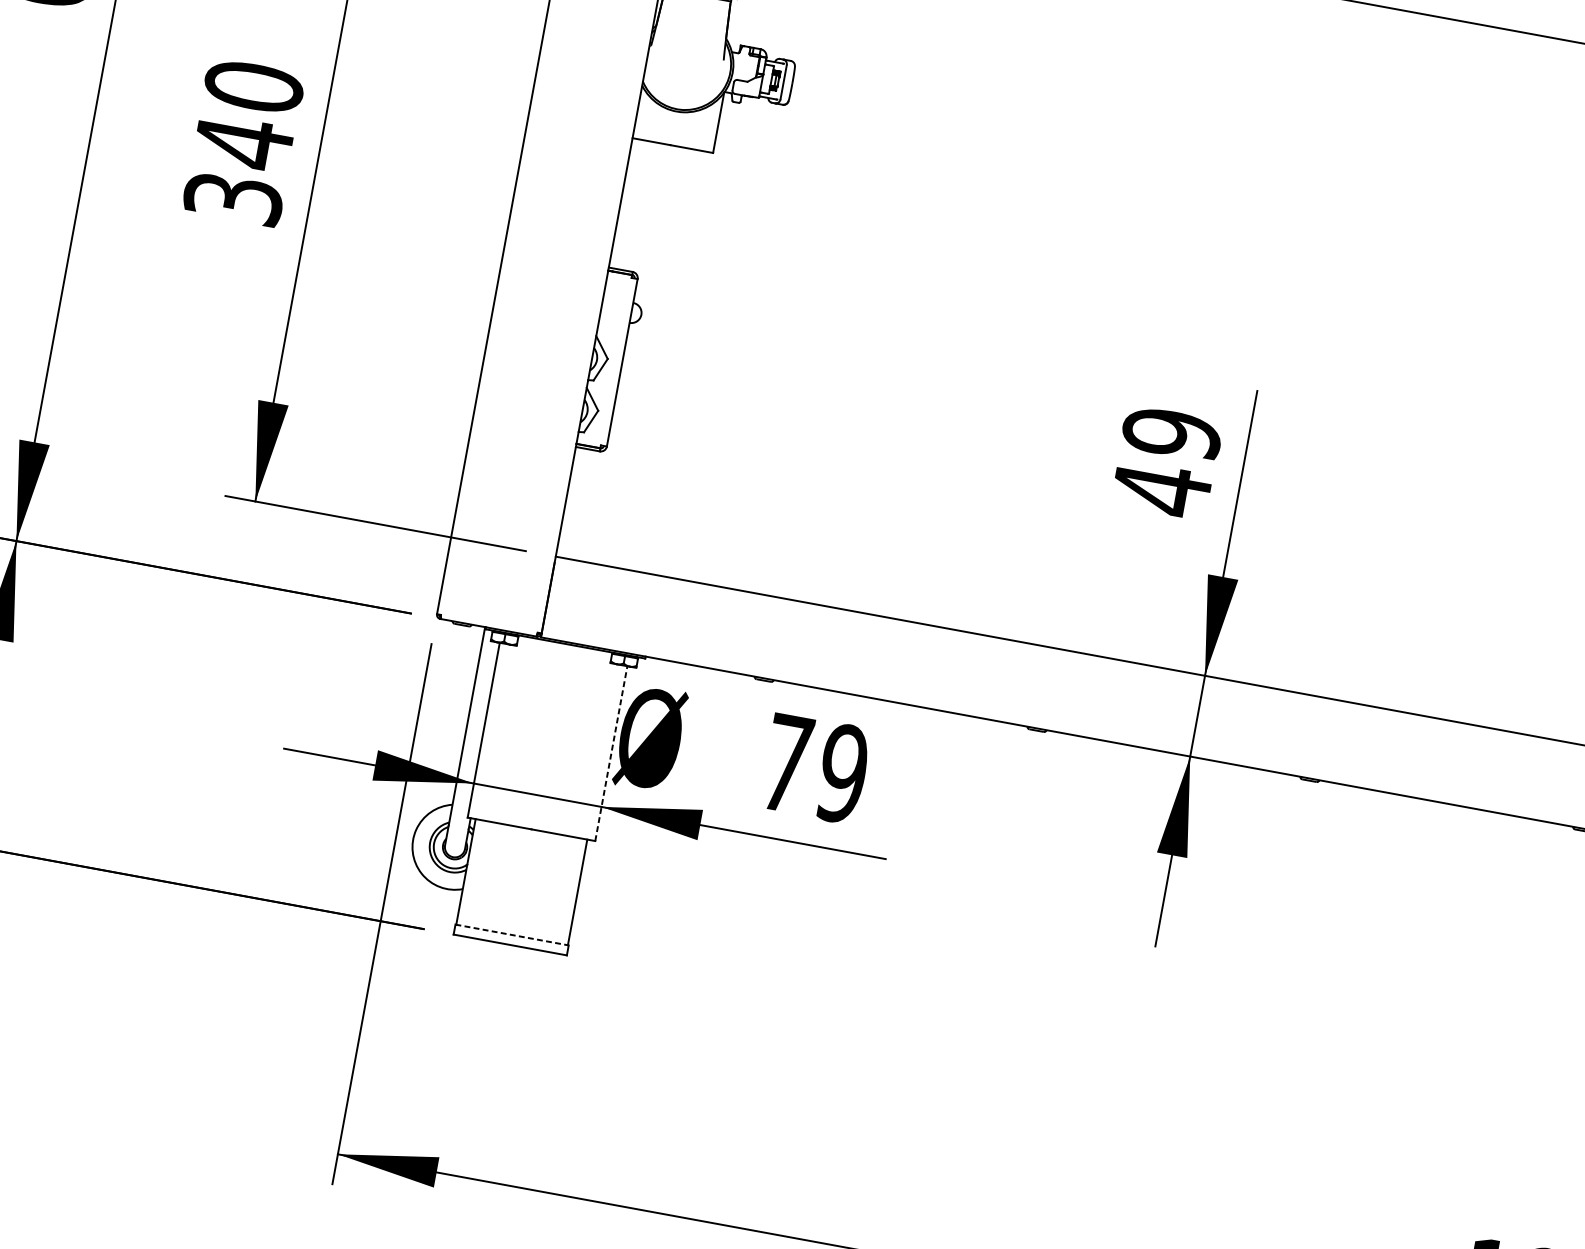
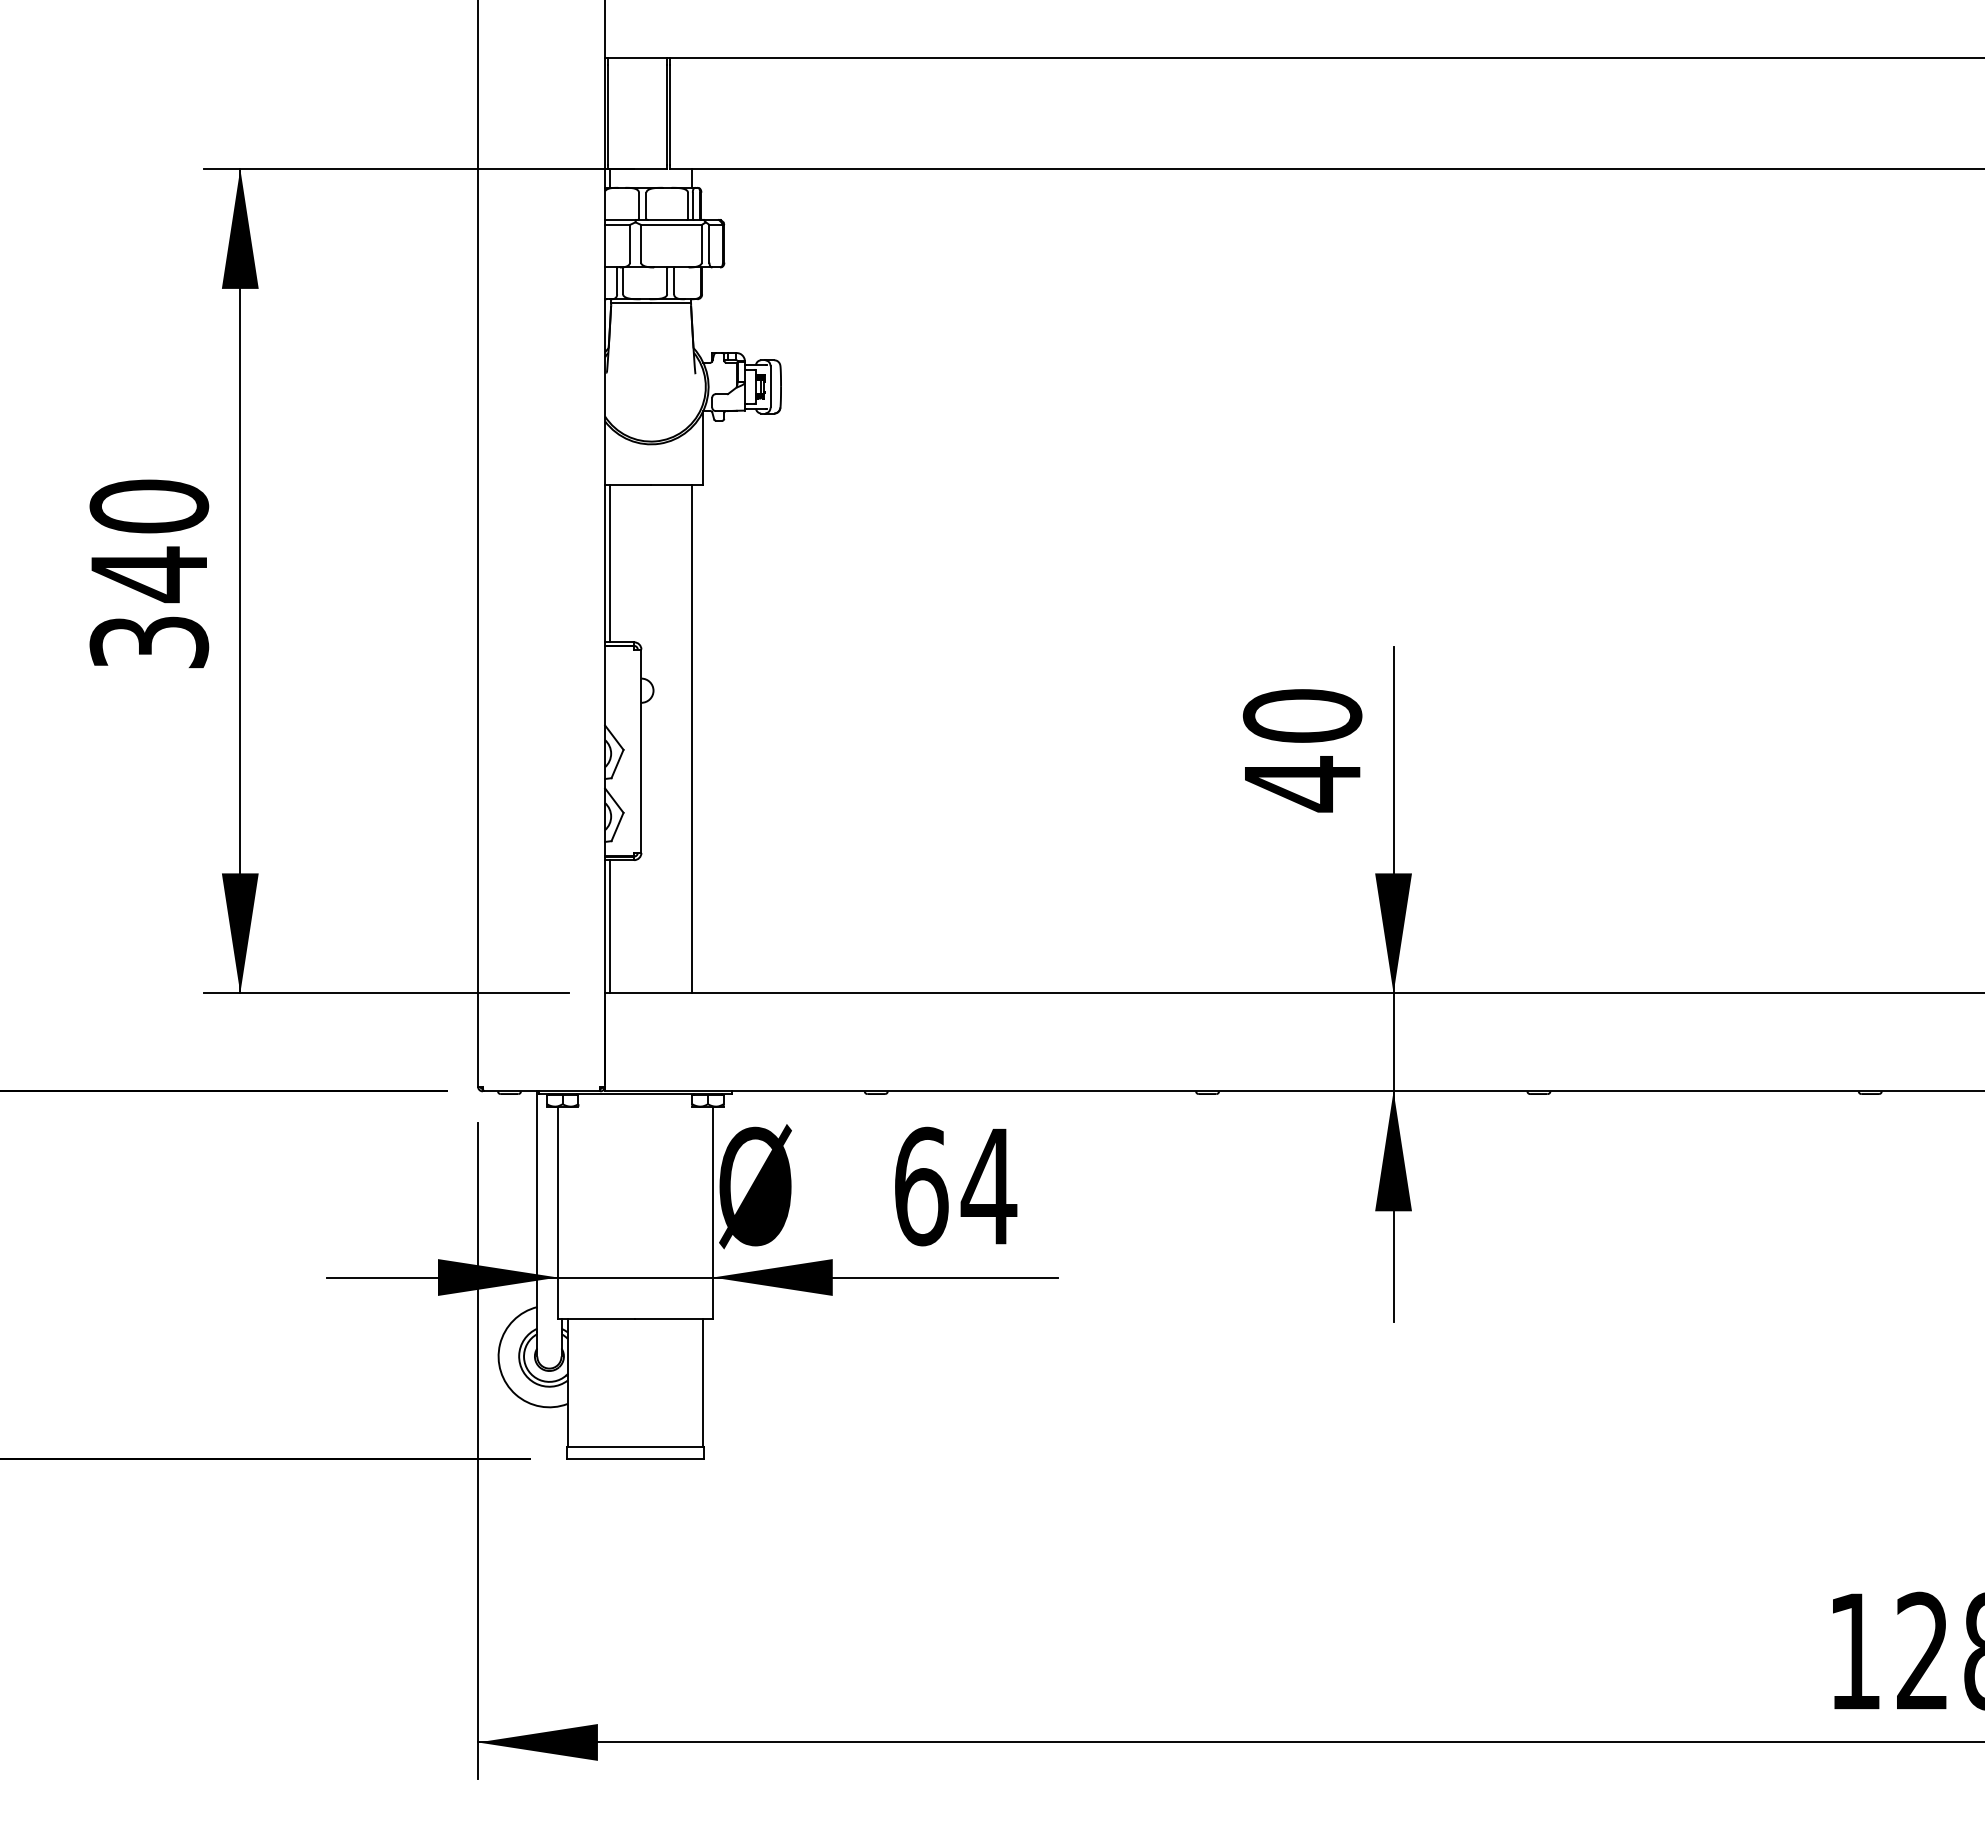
line: (625, 203) -> (610, 563), added
line: (665, 360) -> (691, 739), added
text: (1171, 434) -> (1302, 716), 49 -> 40
line: (570, 502) -> (610, 926), added
line: (611, 753) -> (712, 1212), dashed -> solid
text: (815, 768) -> (956, 1186), 79 -> 64
line: (512, 935) -> (635, 1447), dashed -> solid

